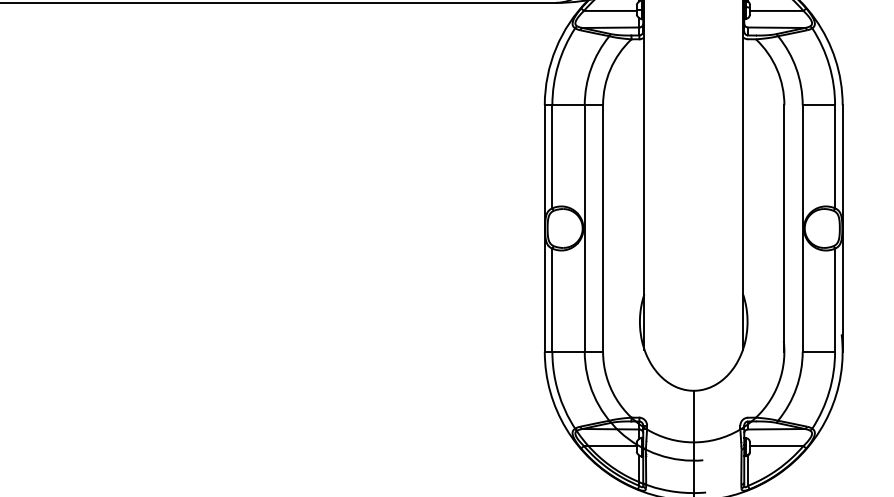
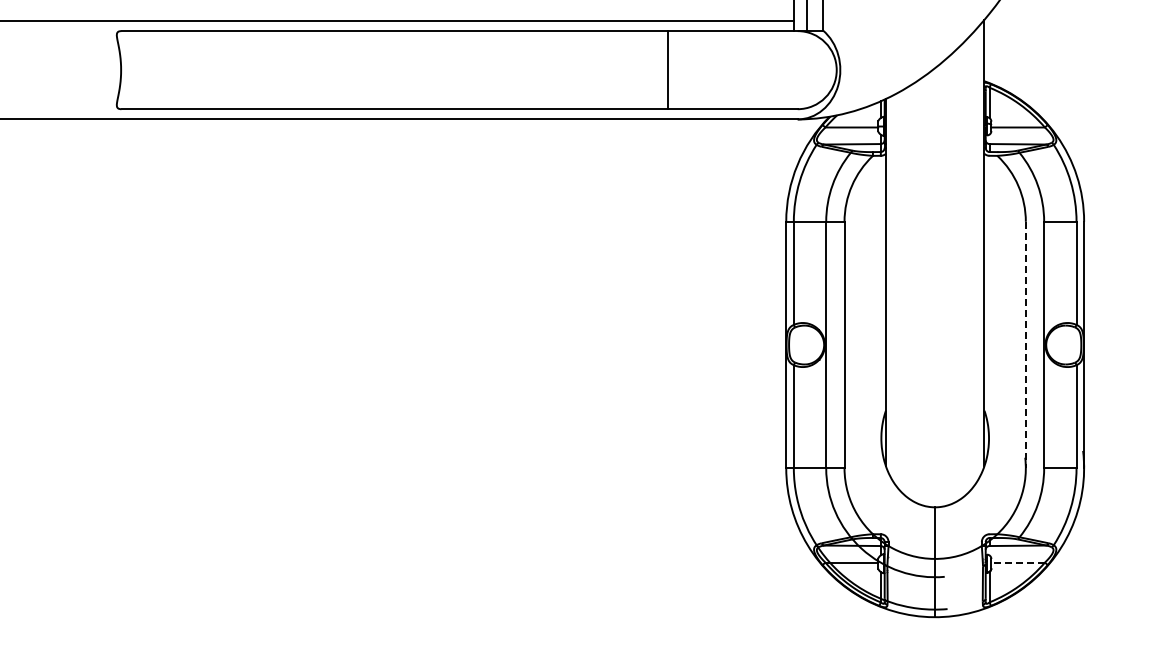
line: (784, 228) -> (1025, 345), solid -> dashed
line: (777, 445) -> (1018, 562), solid -> dashed

